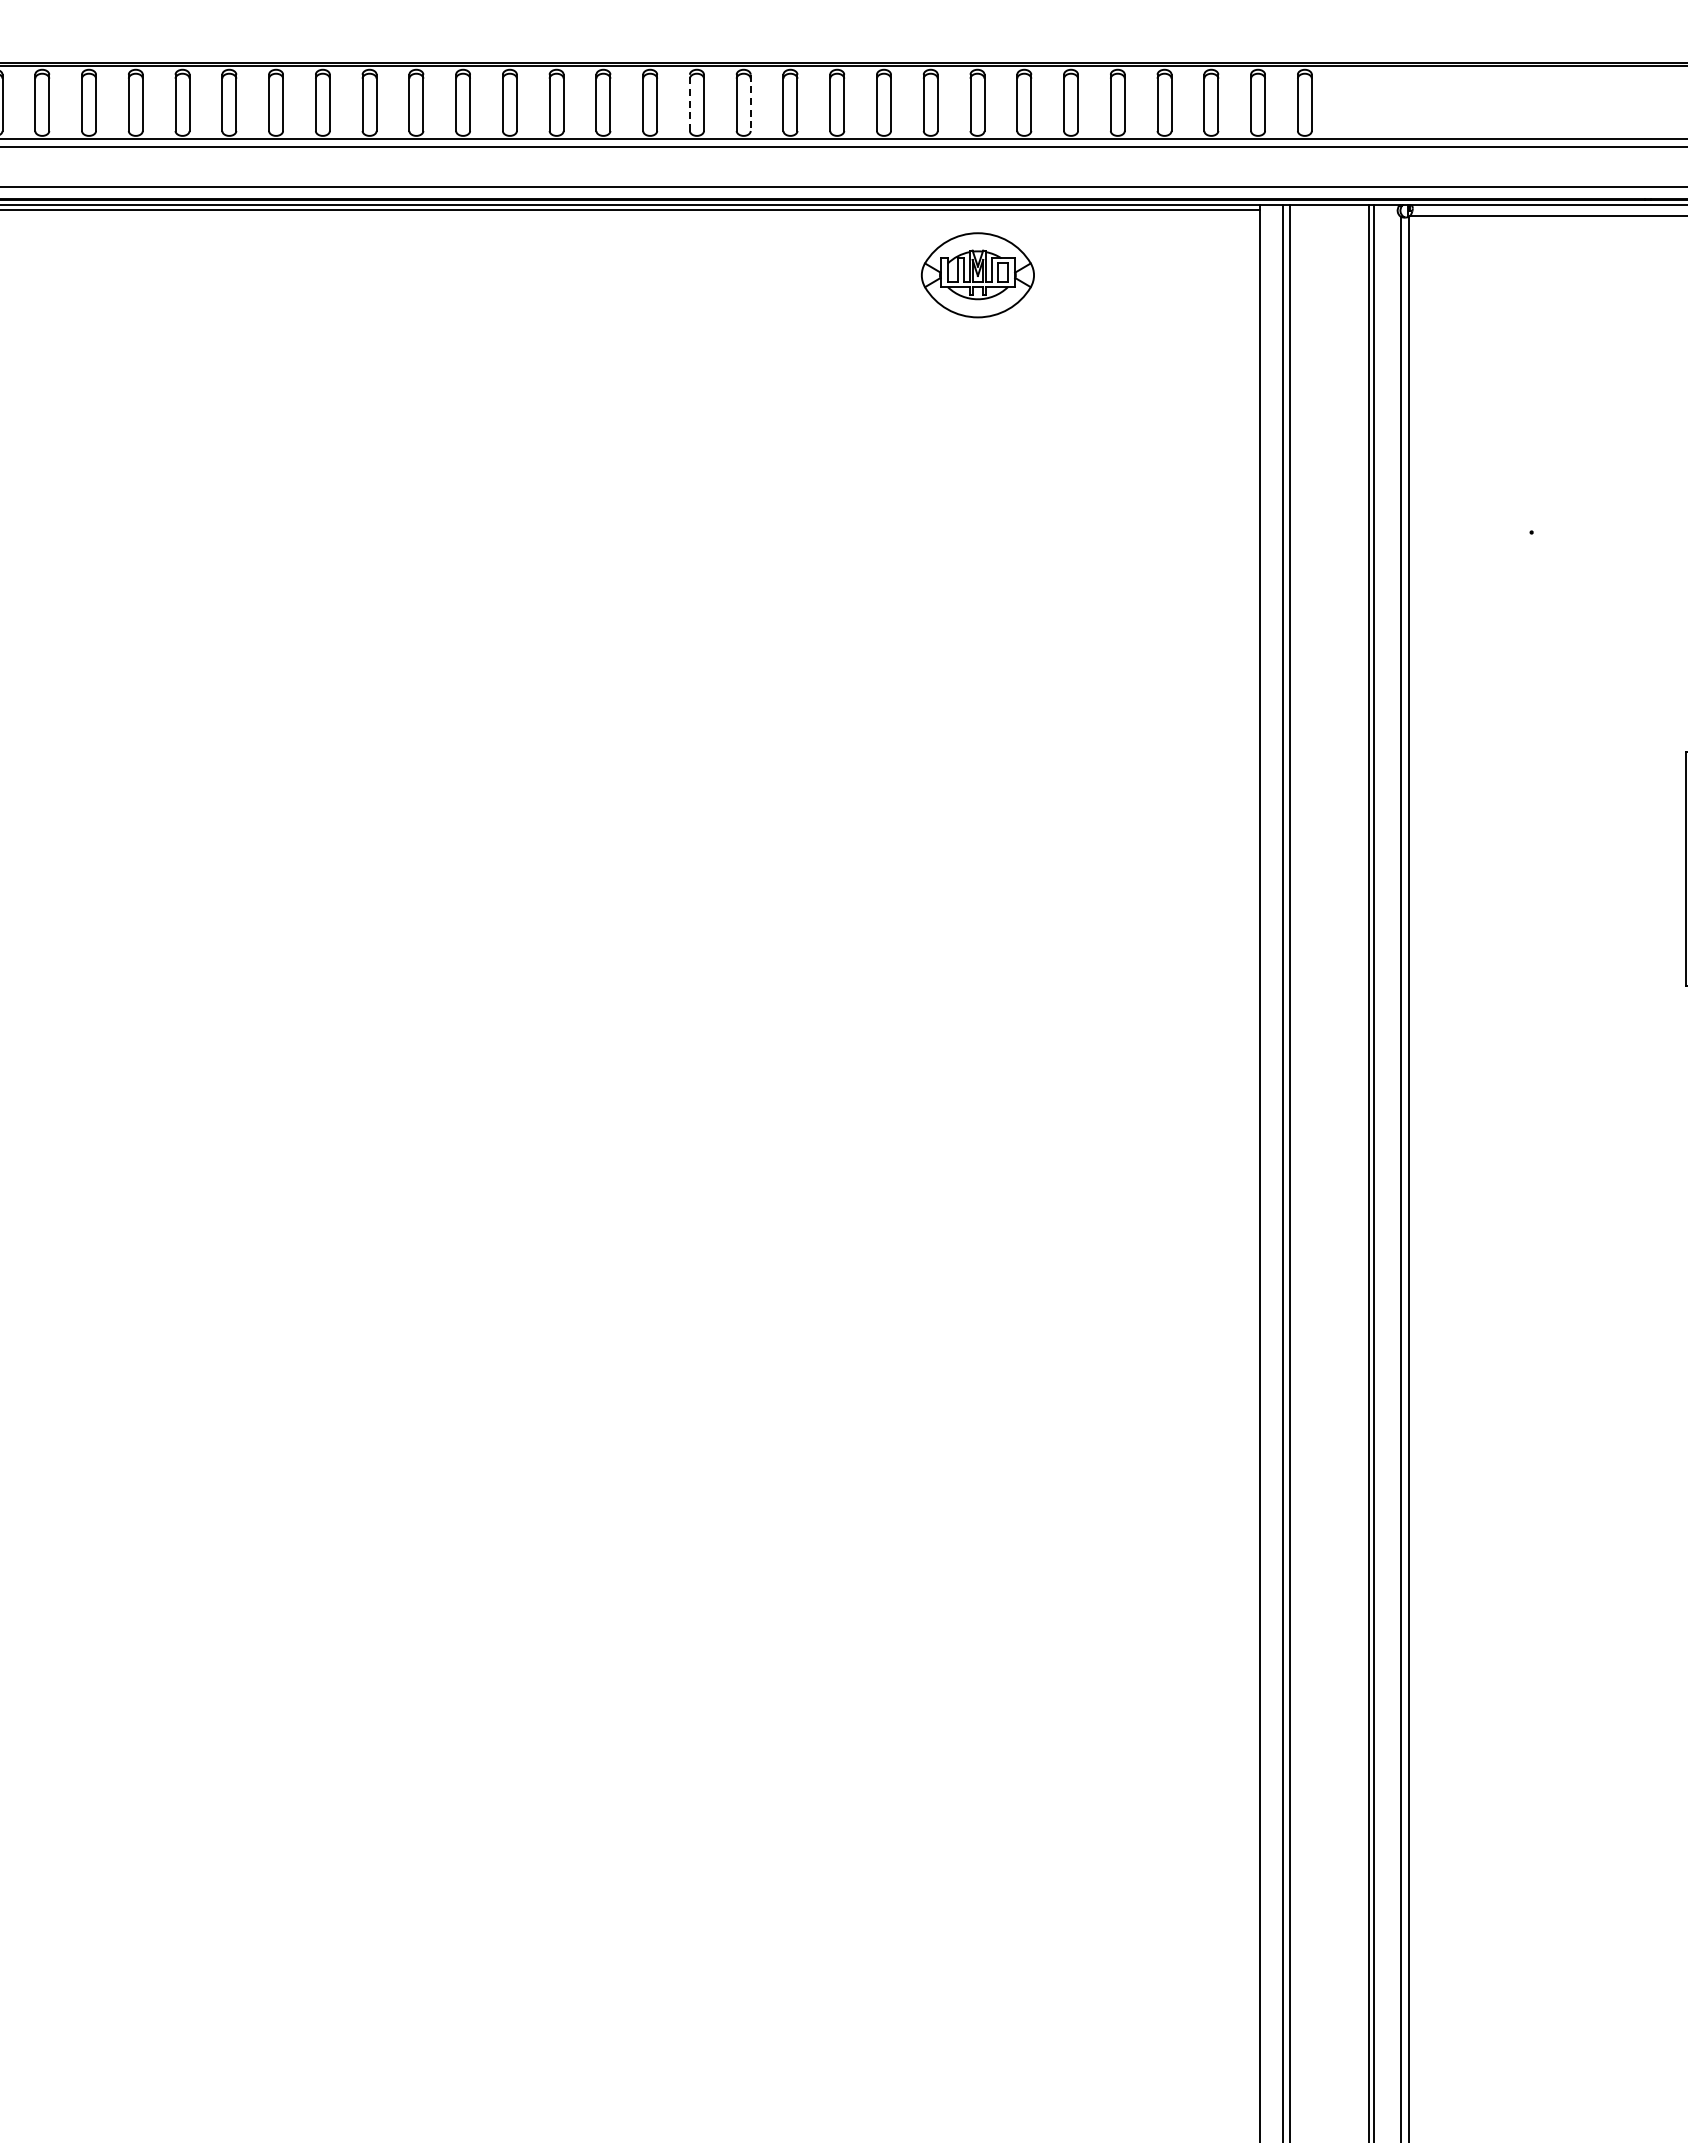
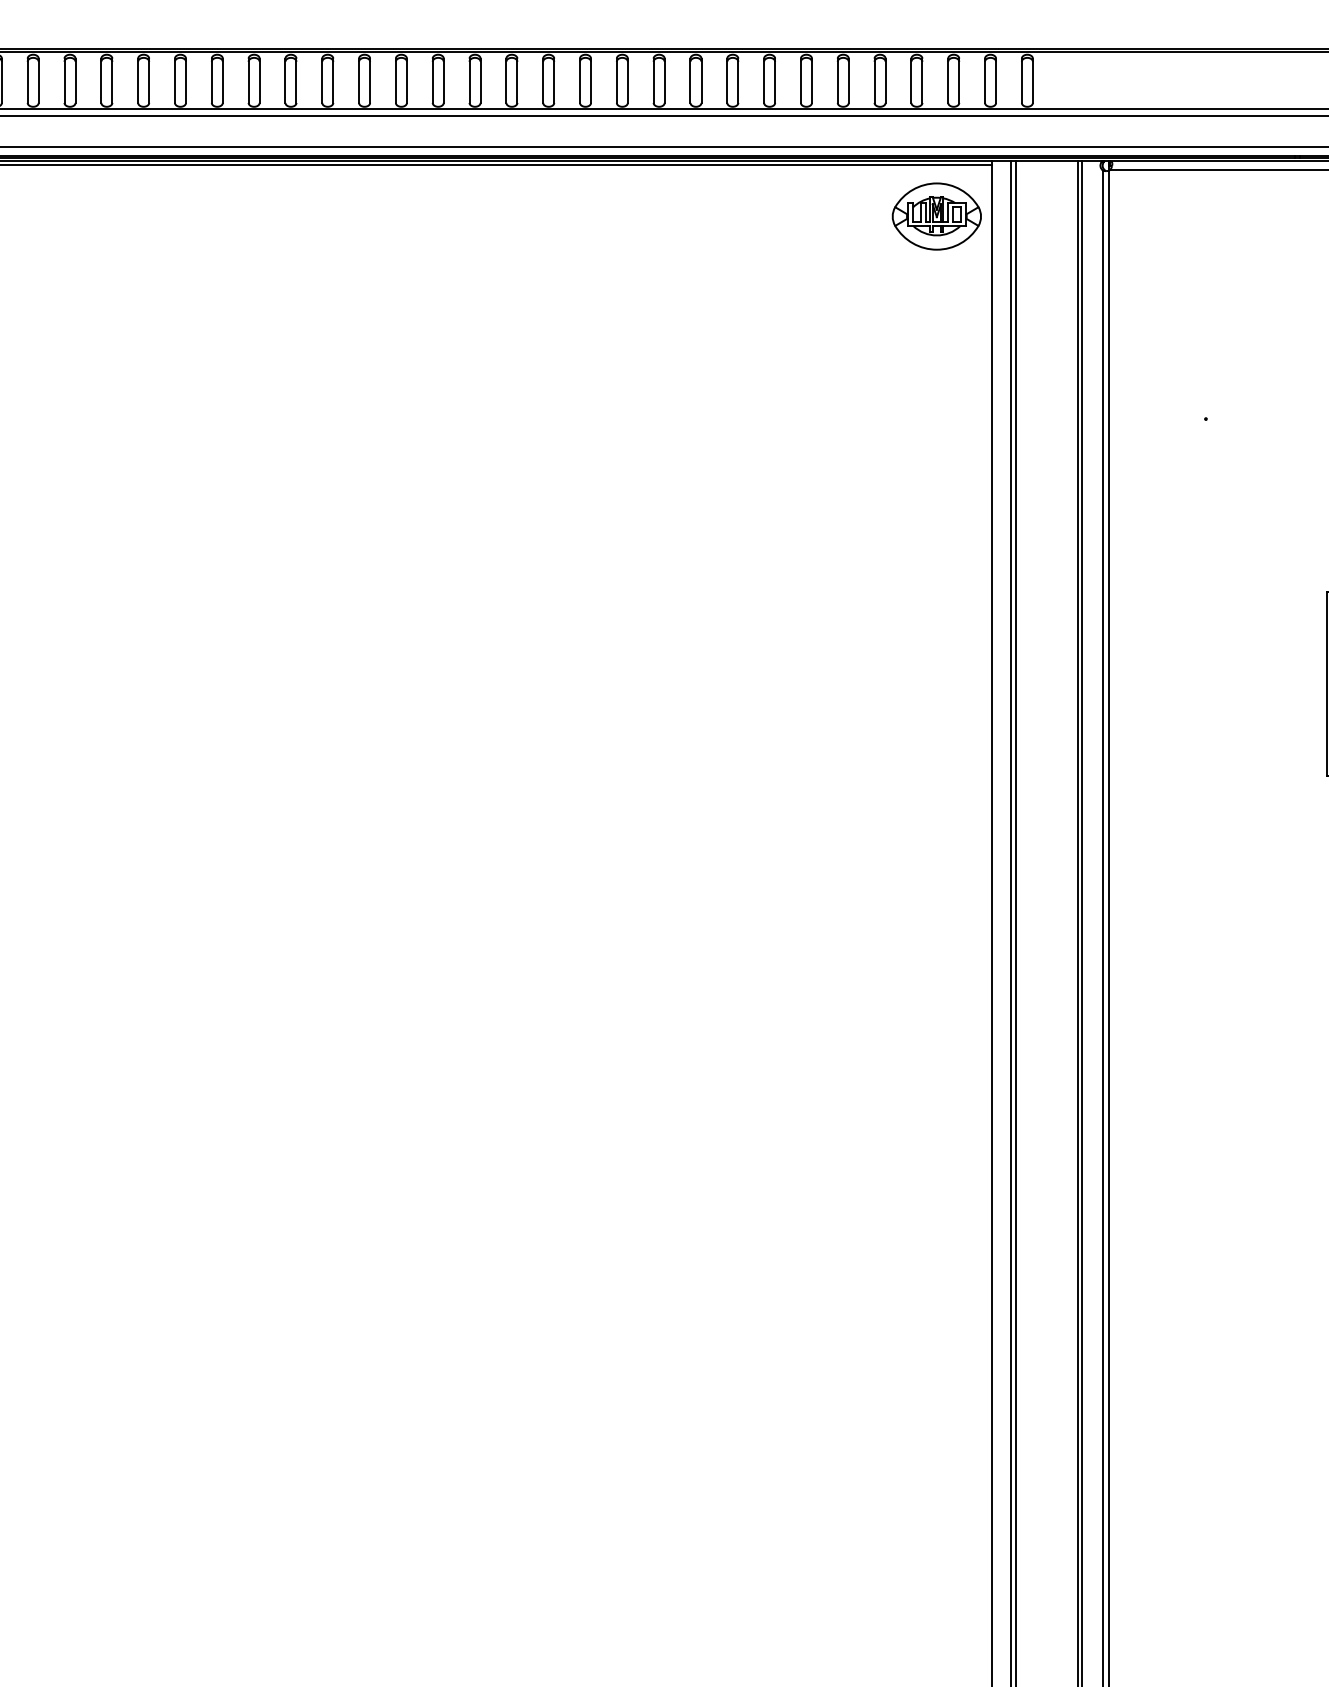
line: (689, 102) -> (542, 80), dashed -> solid
line: (750, 103) -> (590, 81), dashed -> solid
part: (977, 275) -> (936, 216), moved

